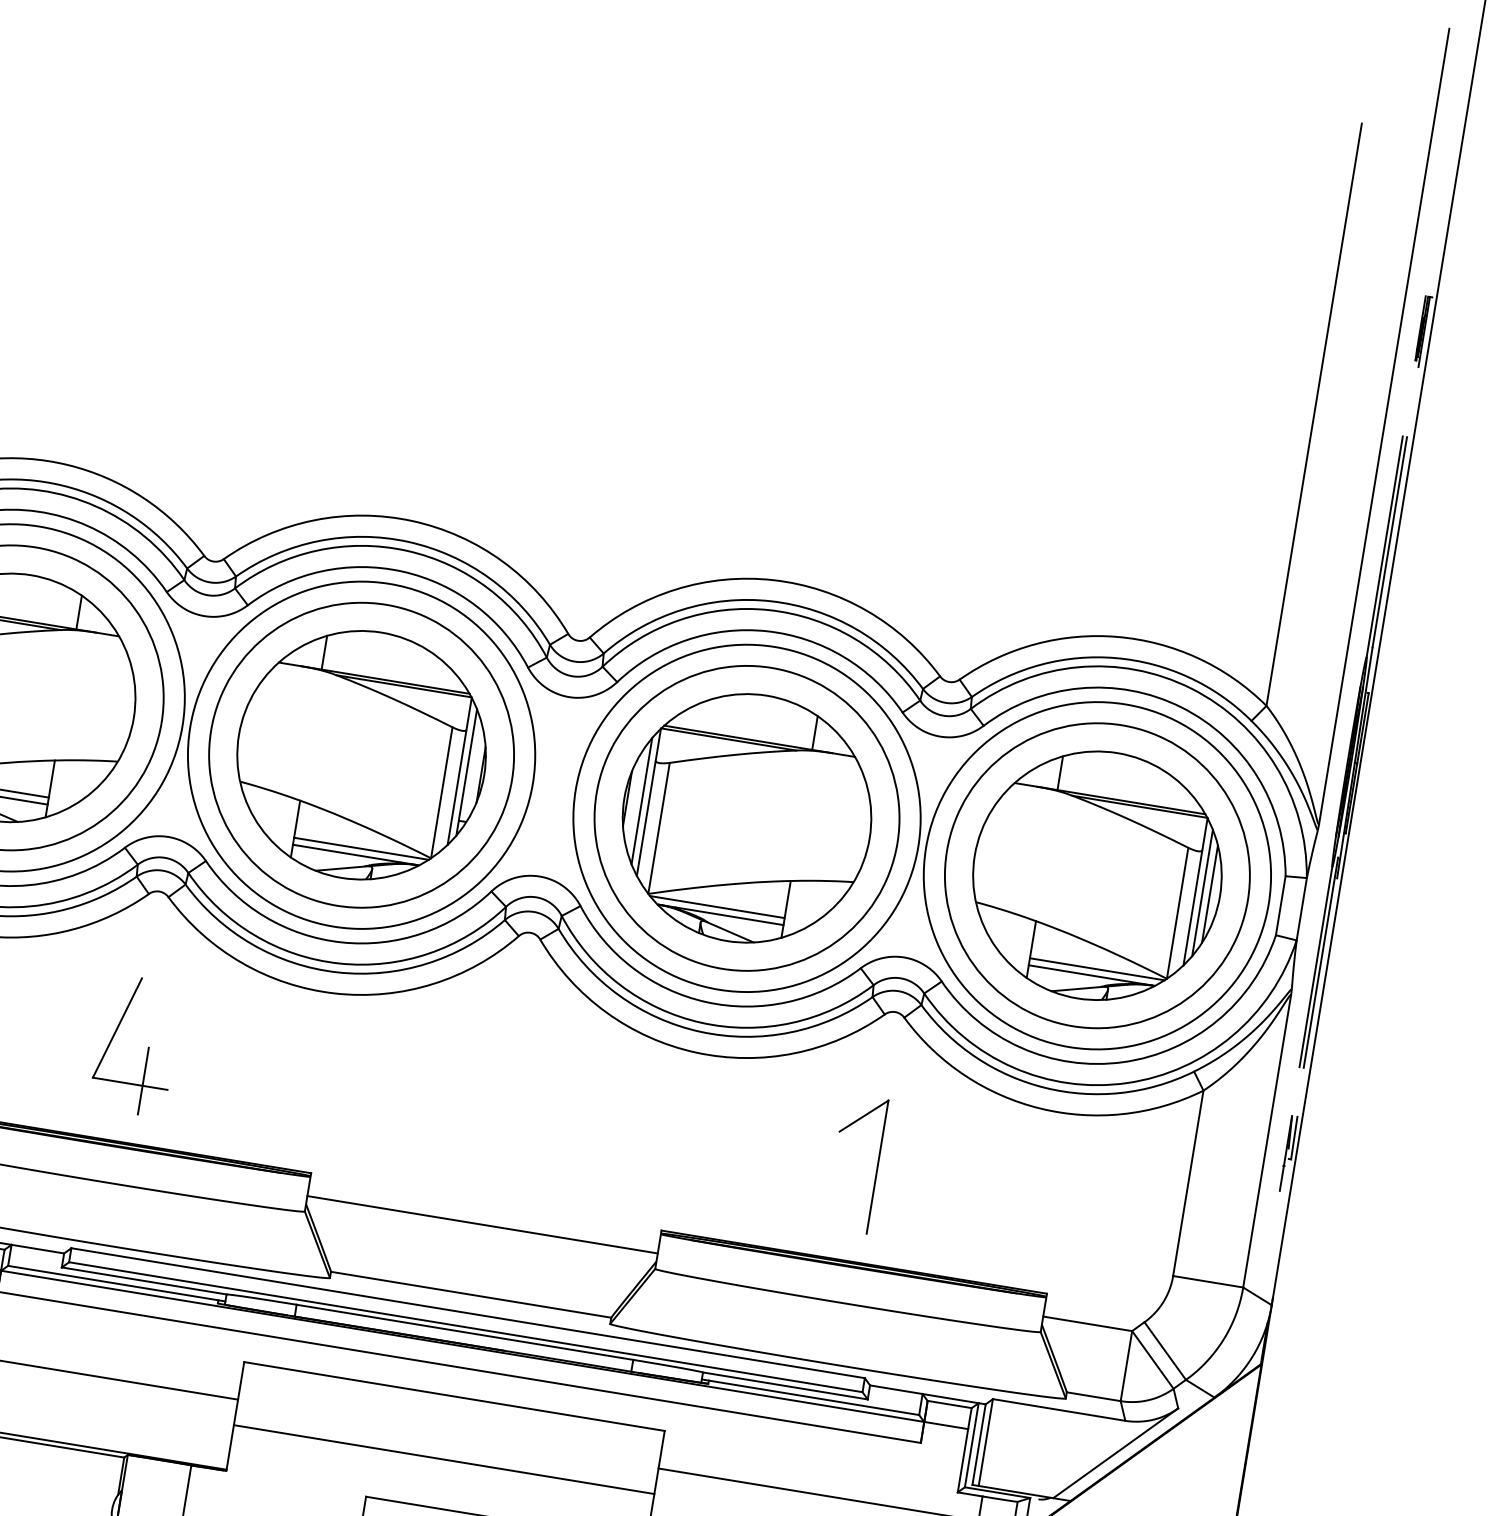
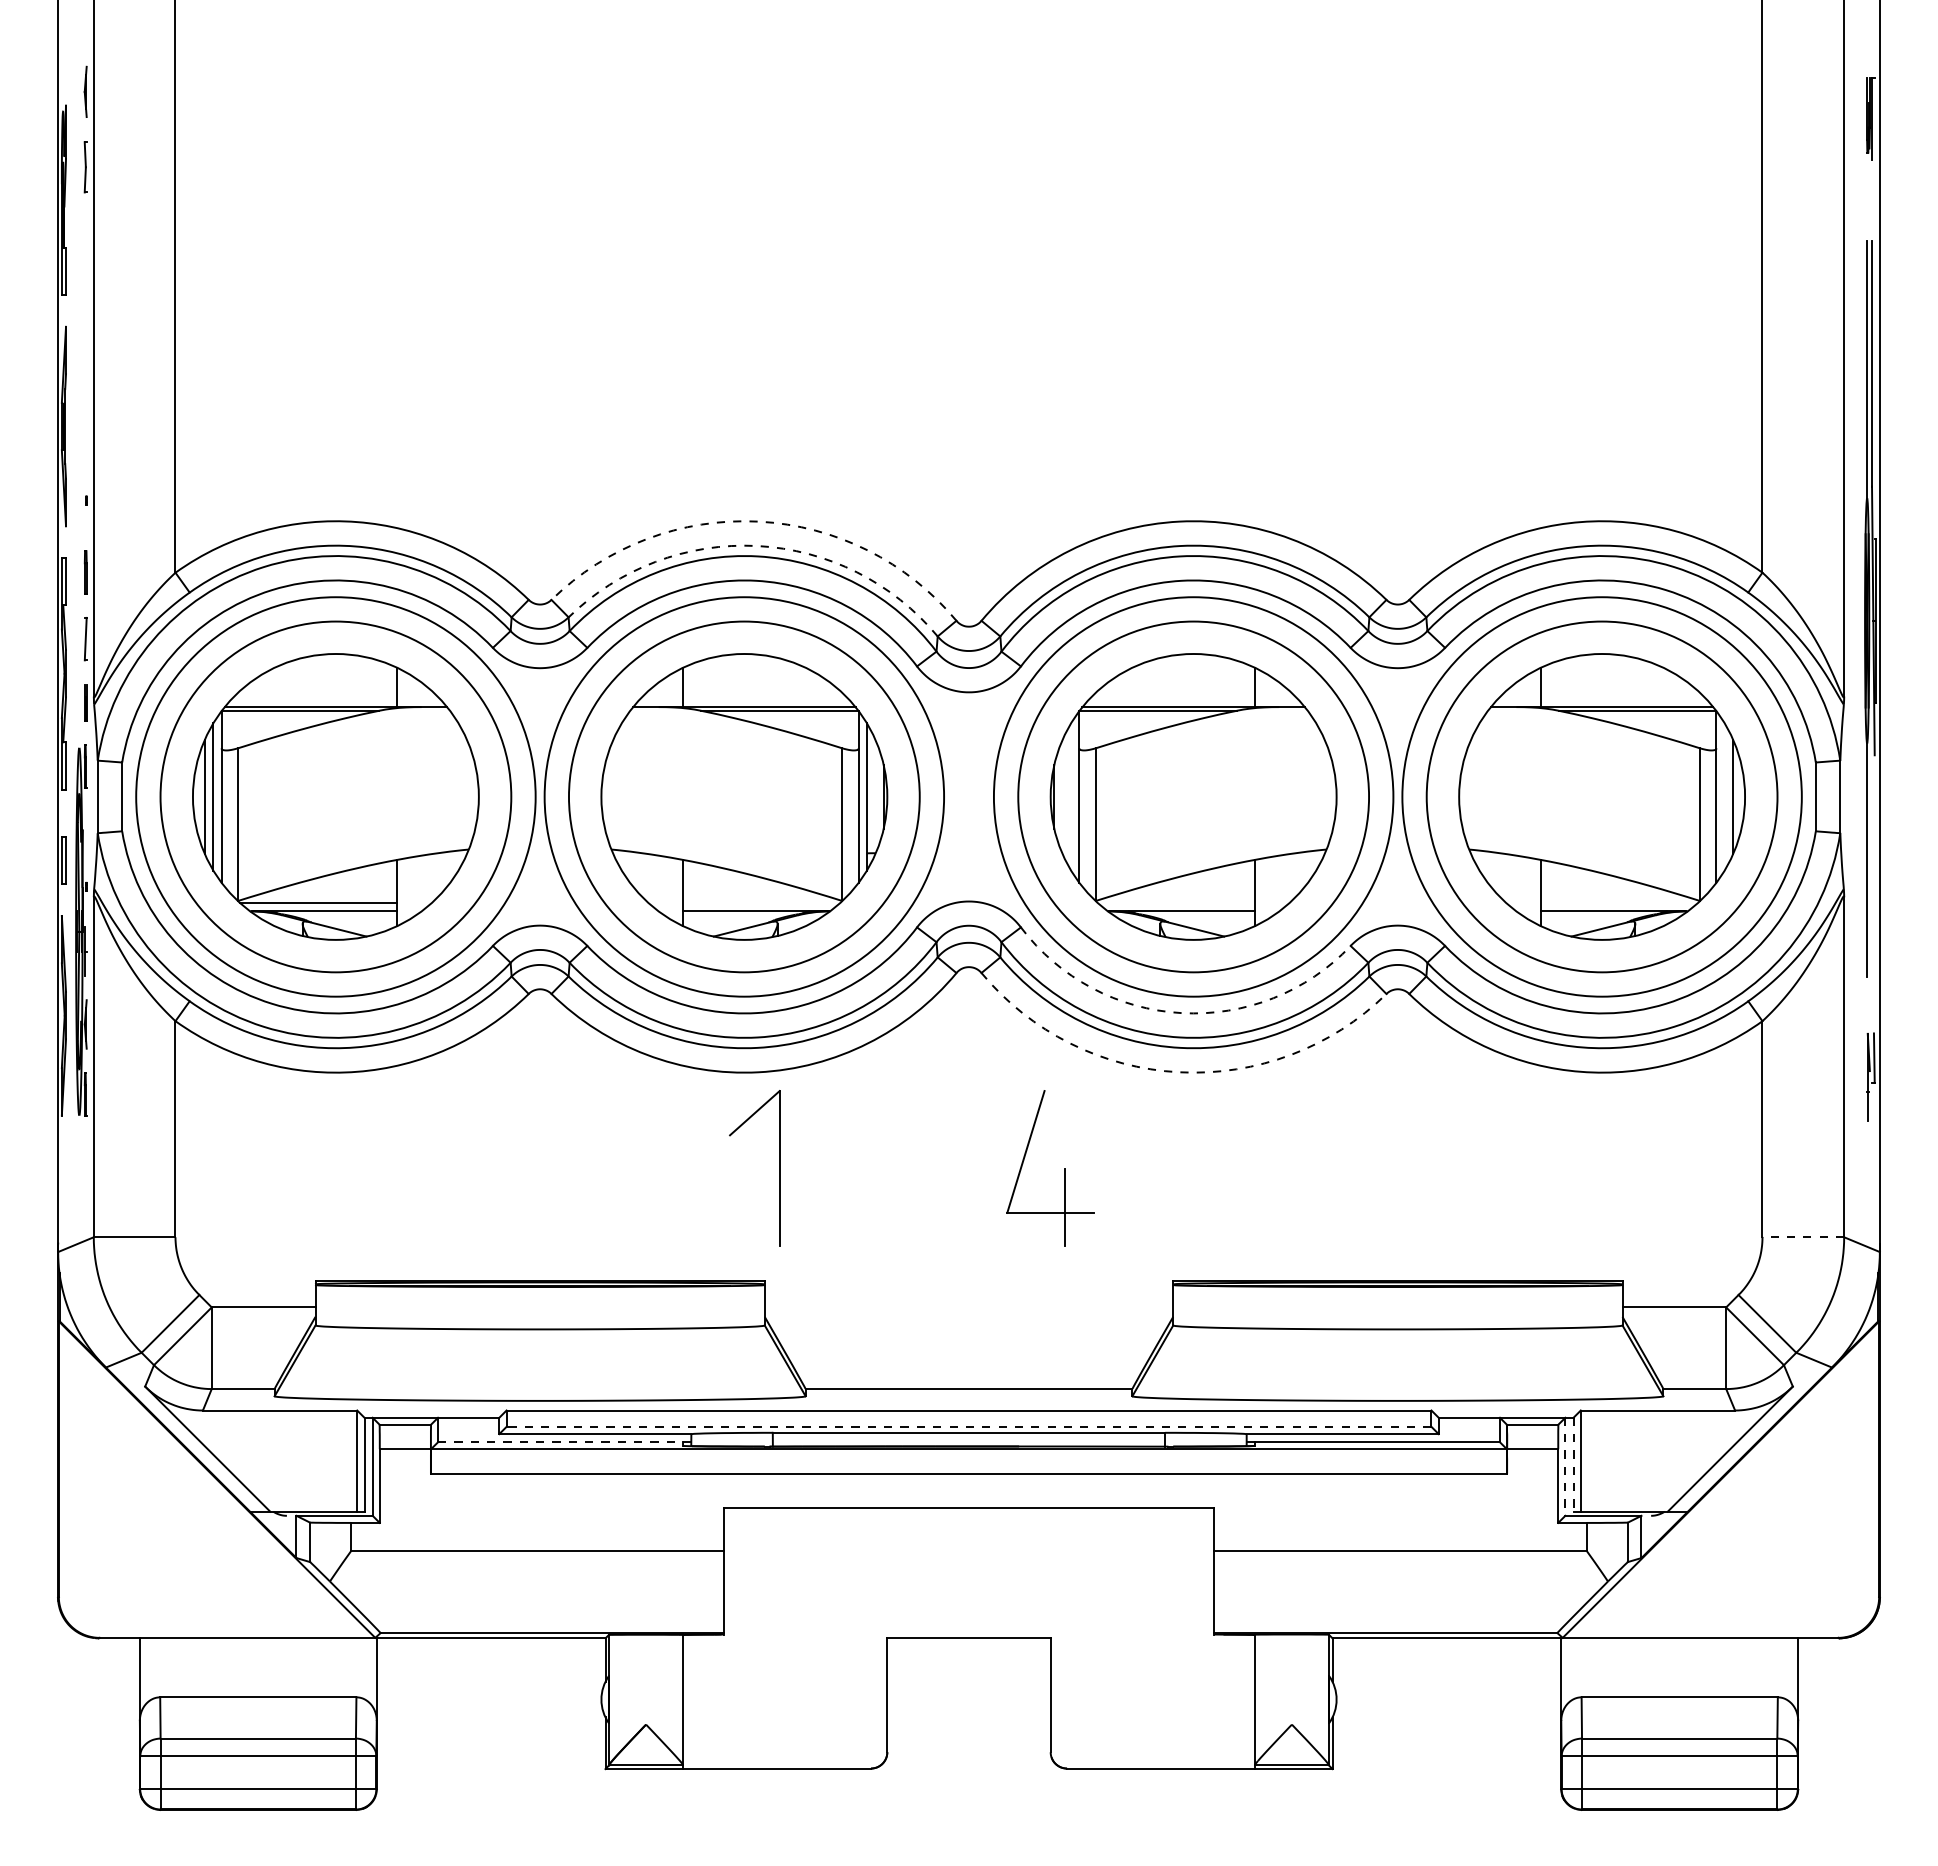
arc: (412, 520) -> (758, 521), solid -> dashed
arc: (408, 542) -> (757, 546), solid -> dashed
line: (642, 800) -> (1071, 796), removed
line: (361, 849) -> (761, 903), removed
line: (1202, 892) -> (1724, 796), removed
line: (716, 907) -> (1175, 903), removed
line: (1321, 962) -> (1872, 853), removed
line: (1096, 969) -> (1618, 903), removed
arc: (706, 1002) -> (1181, 1013), solid -> dashed
part: (148, 1047) -> (1064, 1168), moved
arc: (696, 1052) -> (1179, 1072), solid -> dashed
part: (877, 1167) -> (779, 1168), moved
line: (482, 1224) -> (968, 1307), removed
line: (1208, 1281) -> (1803, 1237), solid -> dashed
line: (116, 1283) -> (564, 1442), solid -> dashed
line: (465, 1326) -> (968, 1426), solid -> dashed
line: (979, 1444) -> (1573, 1464), solid -> dashed
line: (971, 1445) -> (1565, 1467), solid -> dashed
line: (443, 1459) -> (968, 1581), removed

